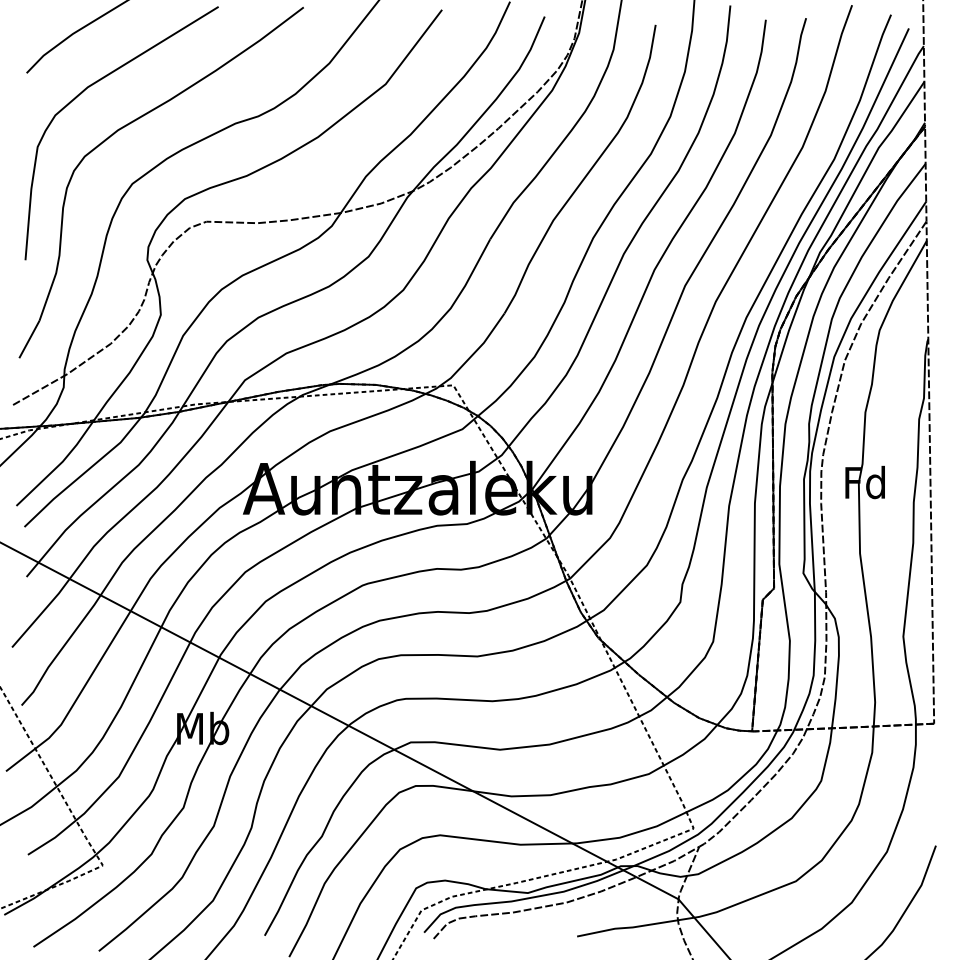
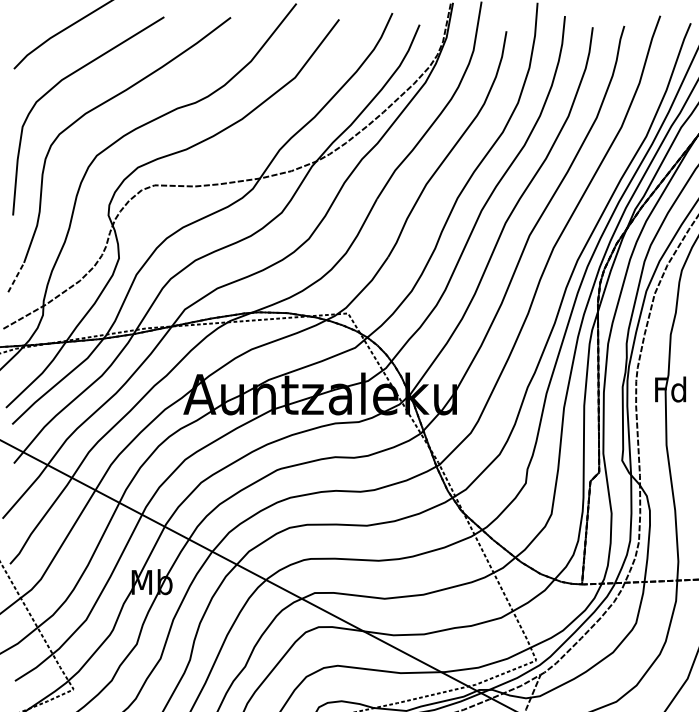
line: (29, 339) -> (16, 277), solid -> dashed

